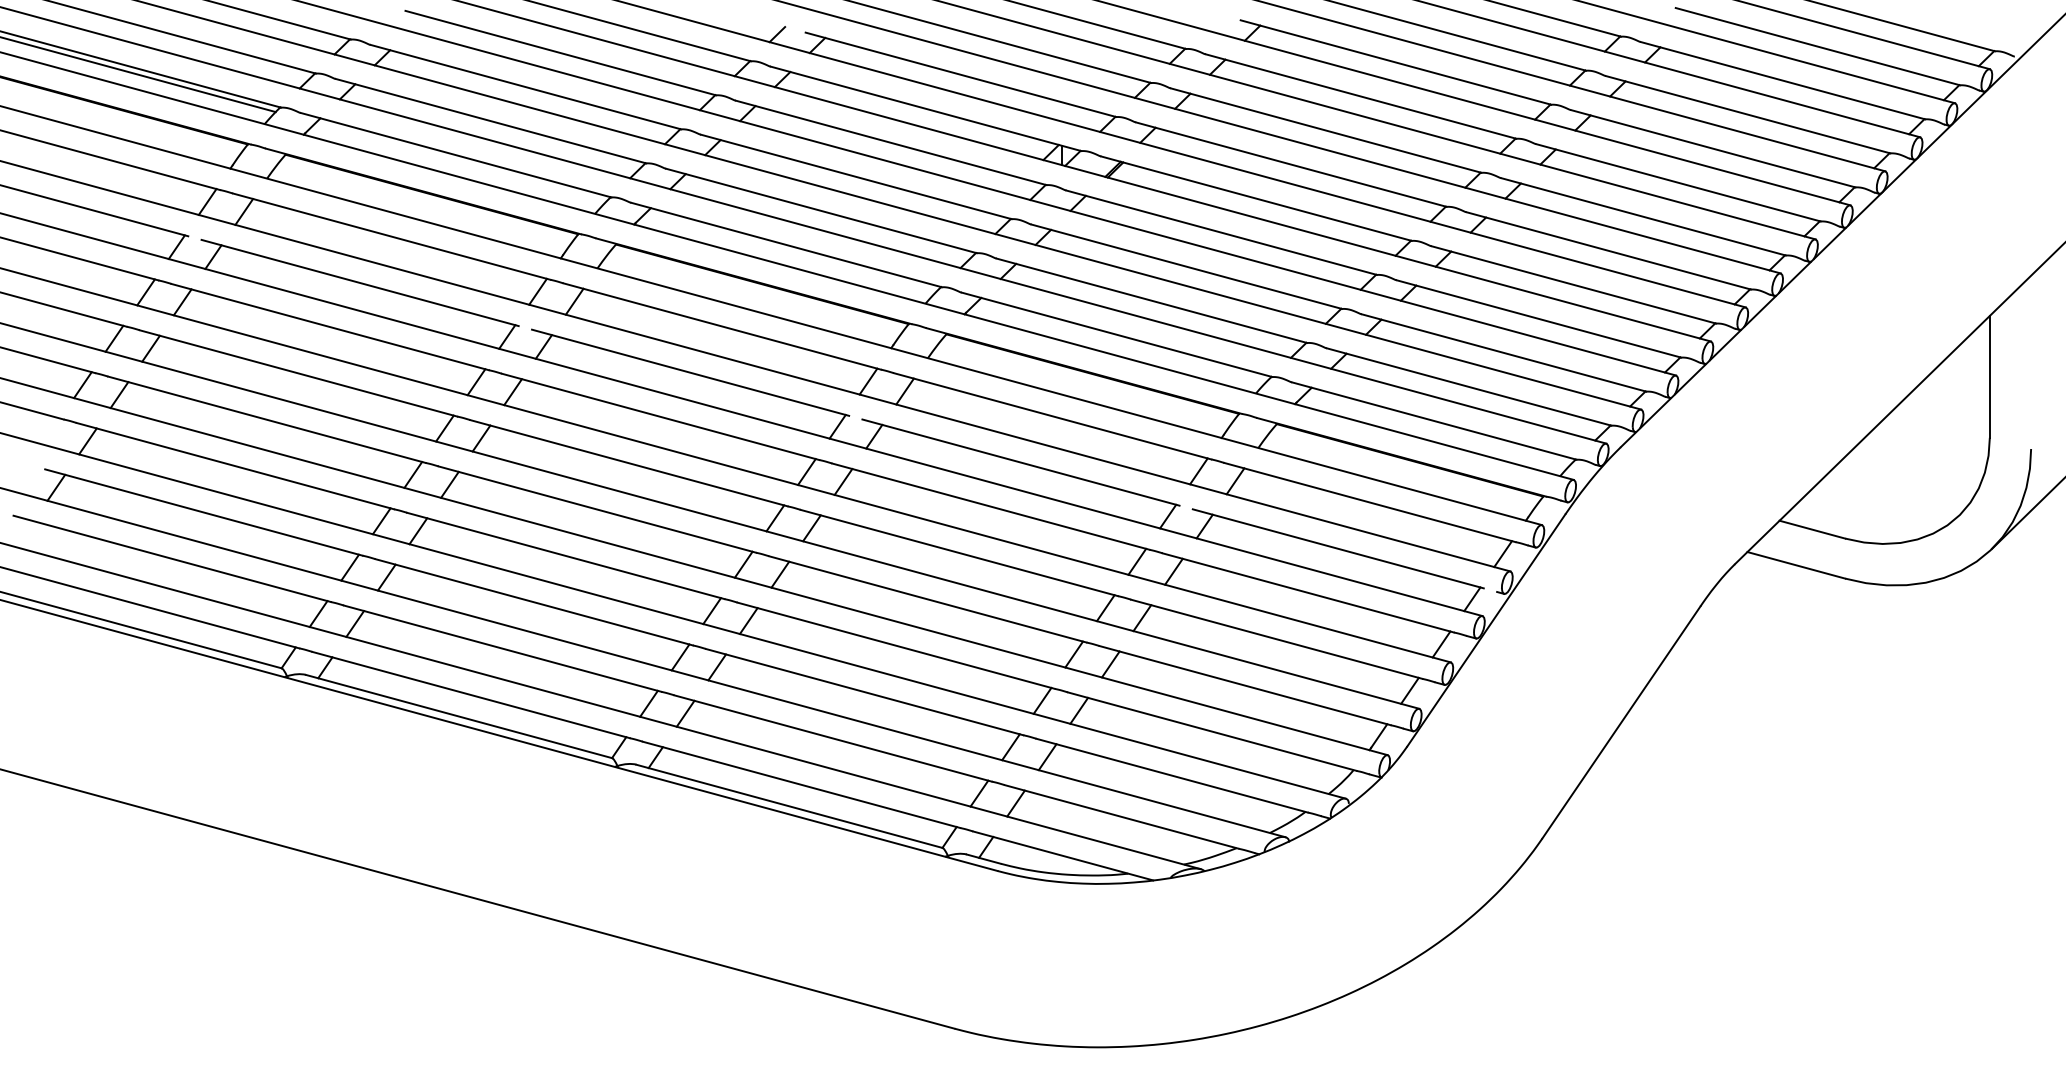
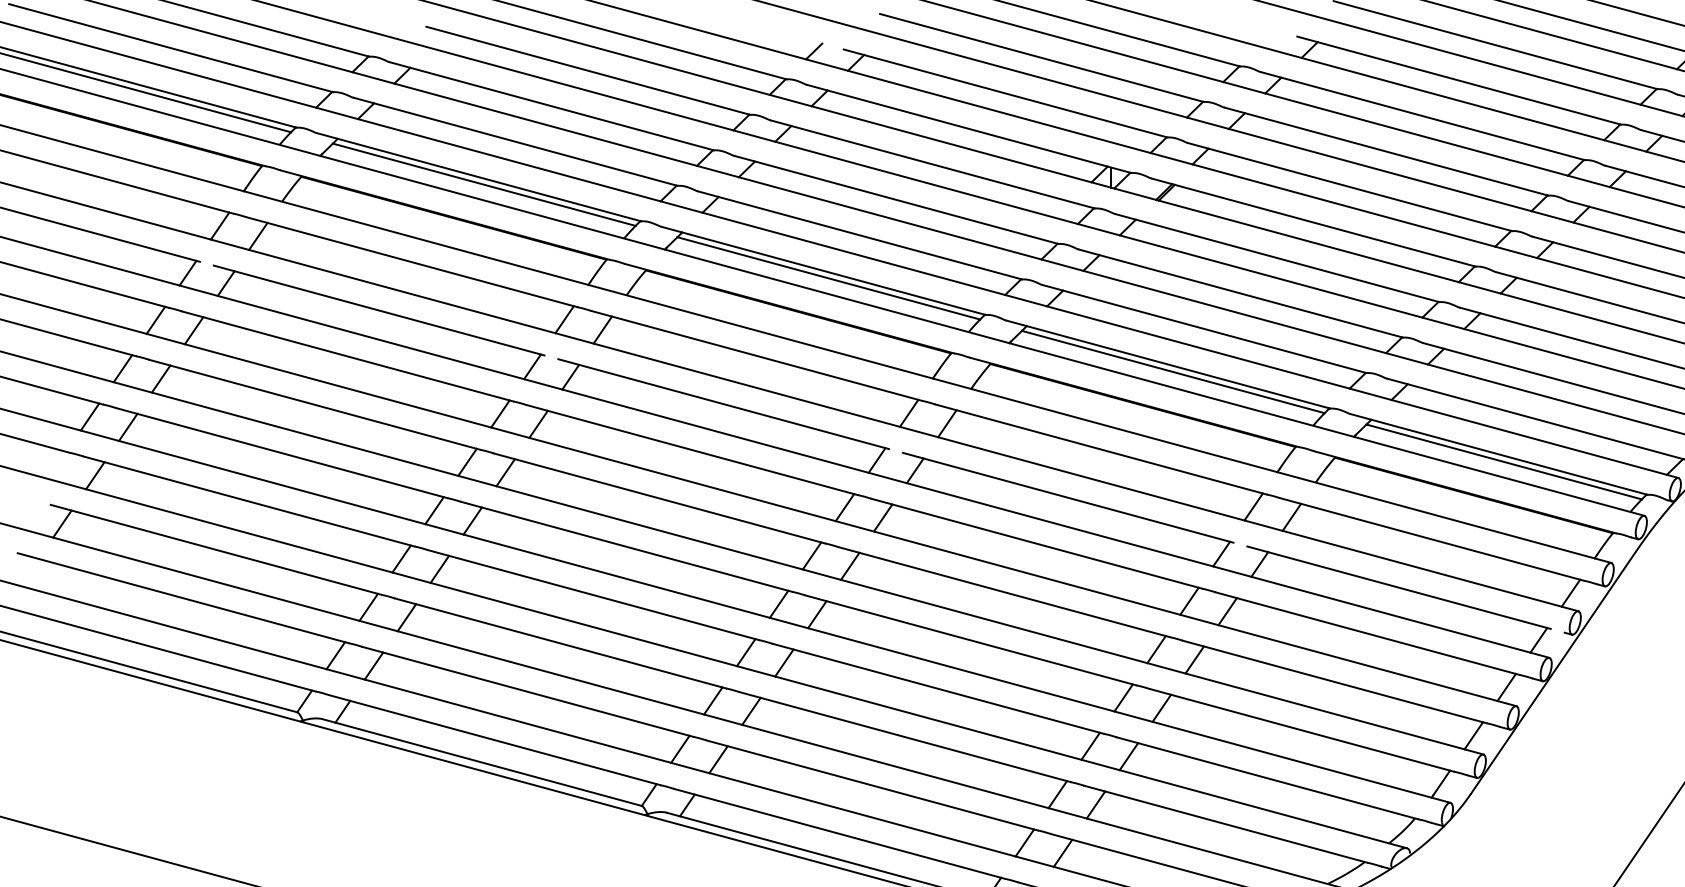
line: (460, 161) -> (483, 183), added
line: (791, 251) -> (828, 277), added
line: (1121, 341) -> (1173, 371), added
line: (1439, 428) -> (1504, 462), added

